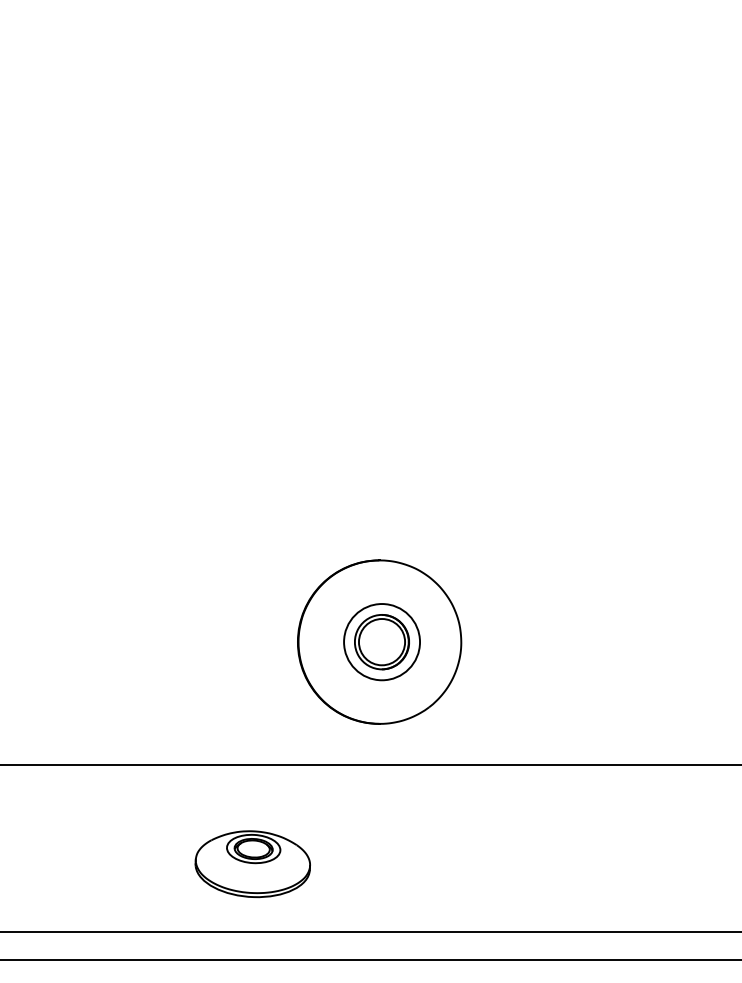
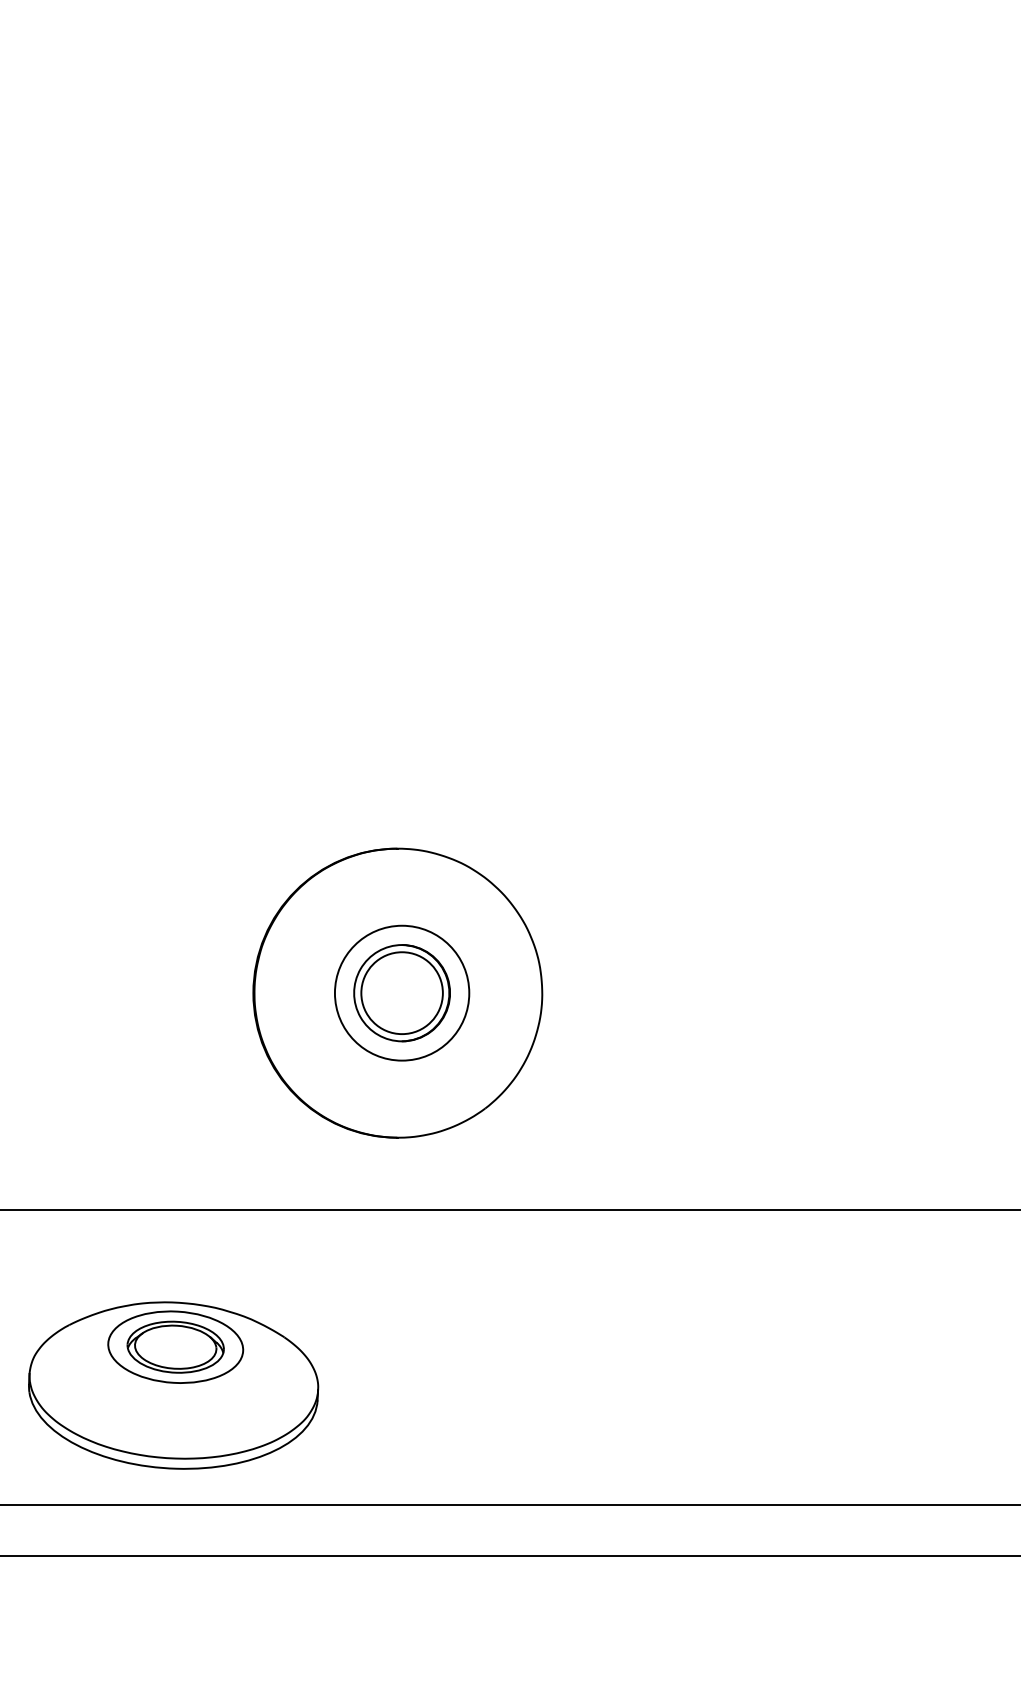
part: (252, 864) -> (173, 1386), size x1.43

